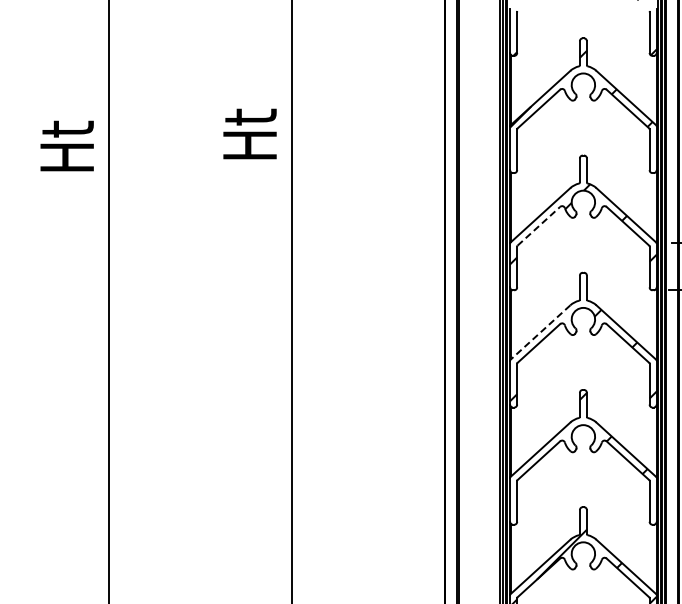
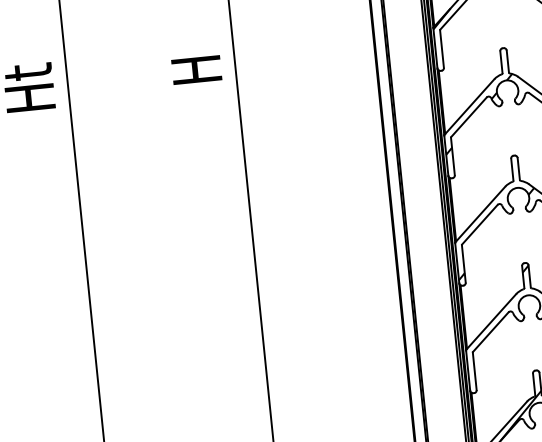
text: (249, 133) -> (195, 59), Ht -> H
line: (538, 226) -> (468, 117), dashed -> solid
line: (540, 332) -> (480, 214), dashed -> solid

